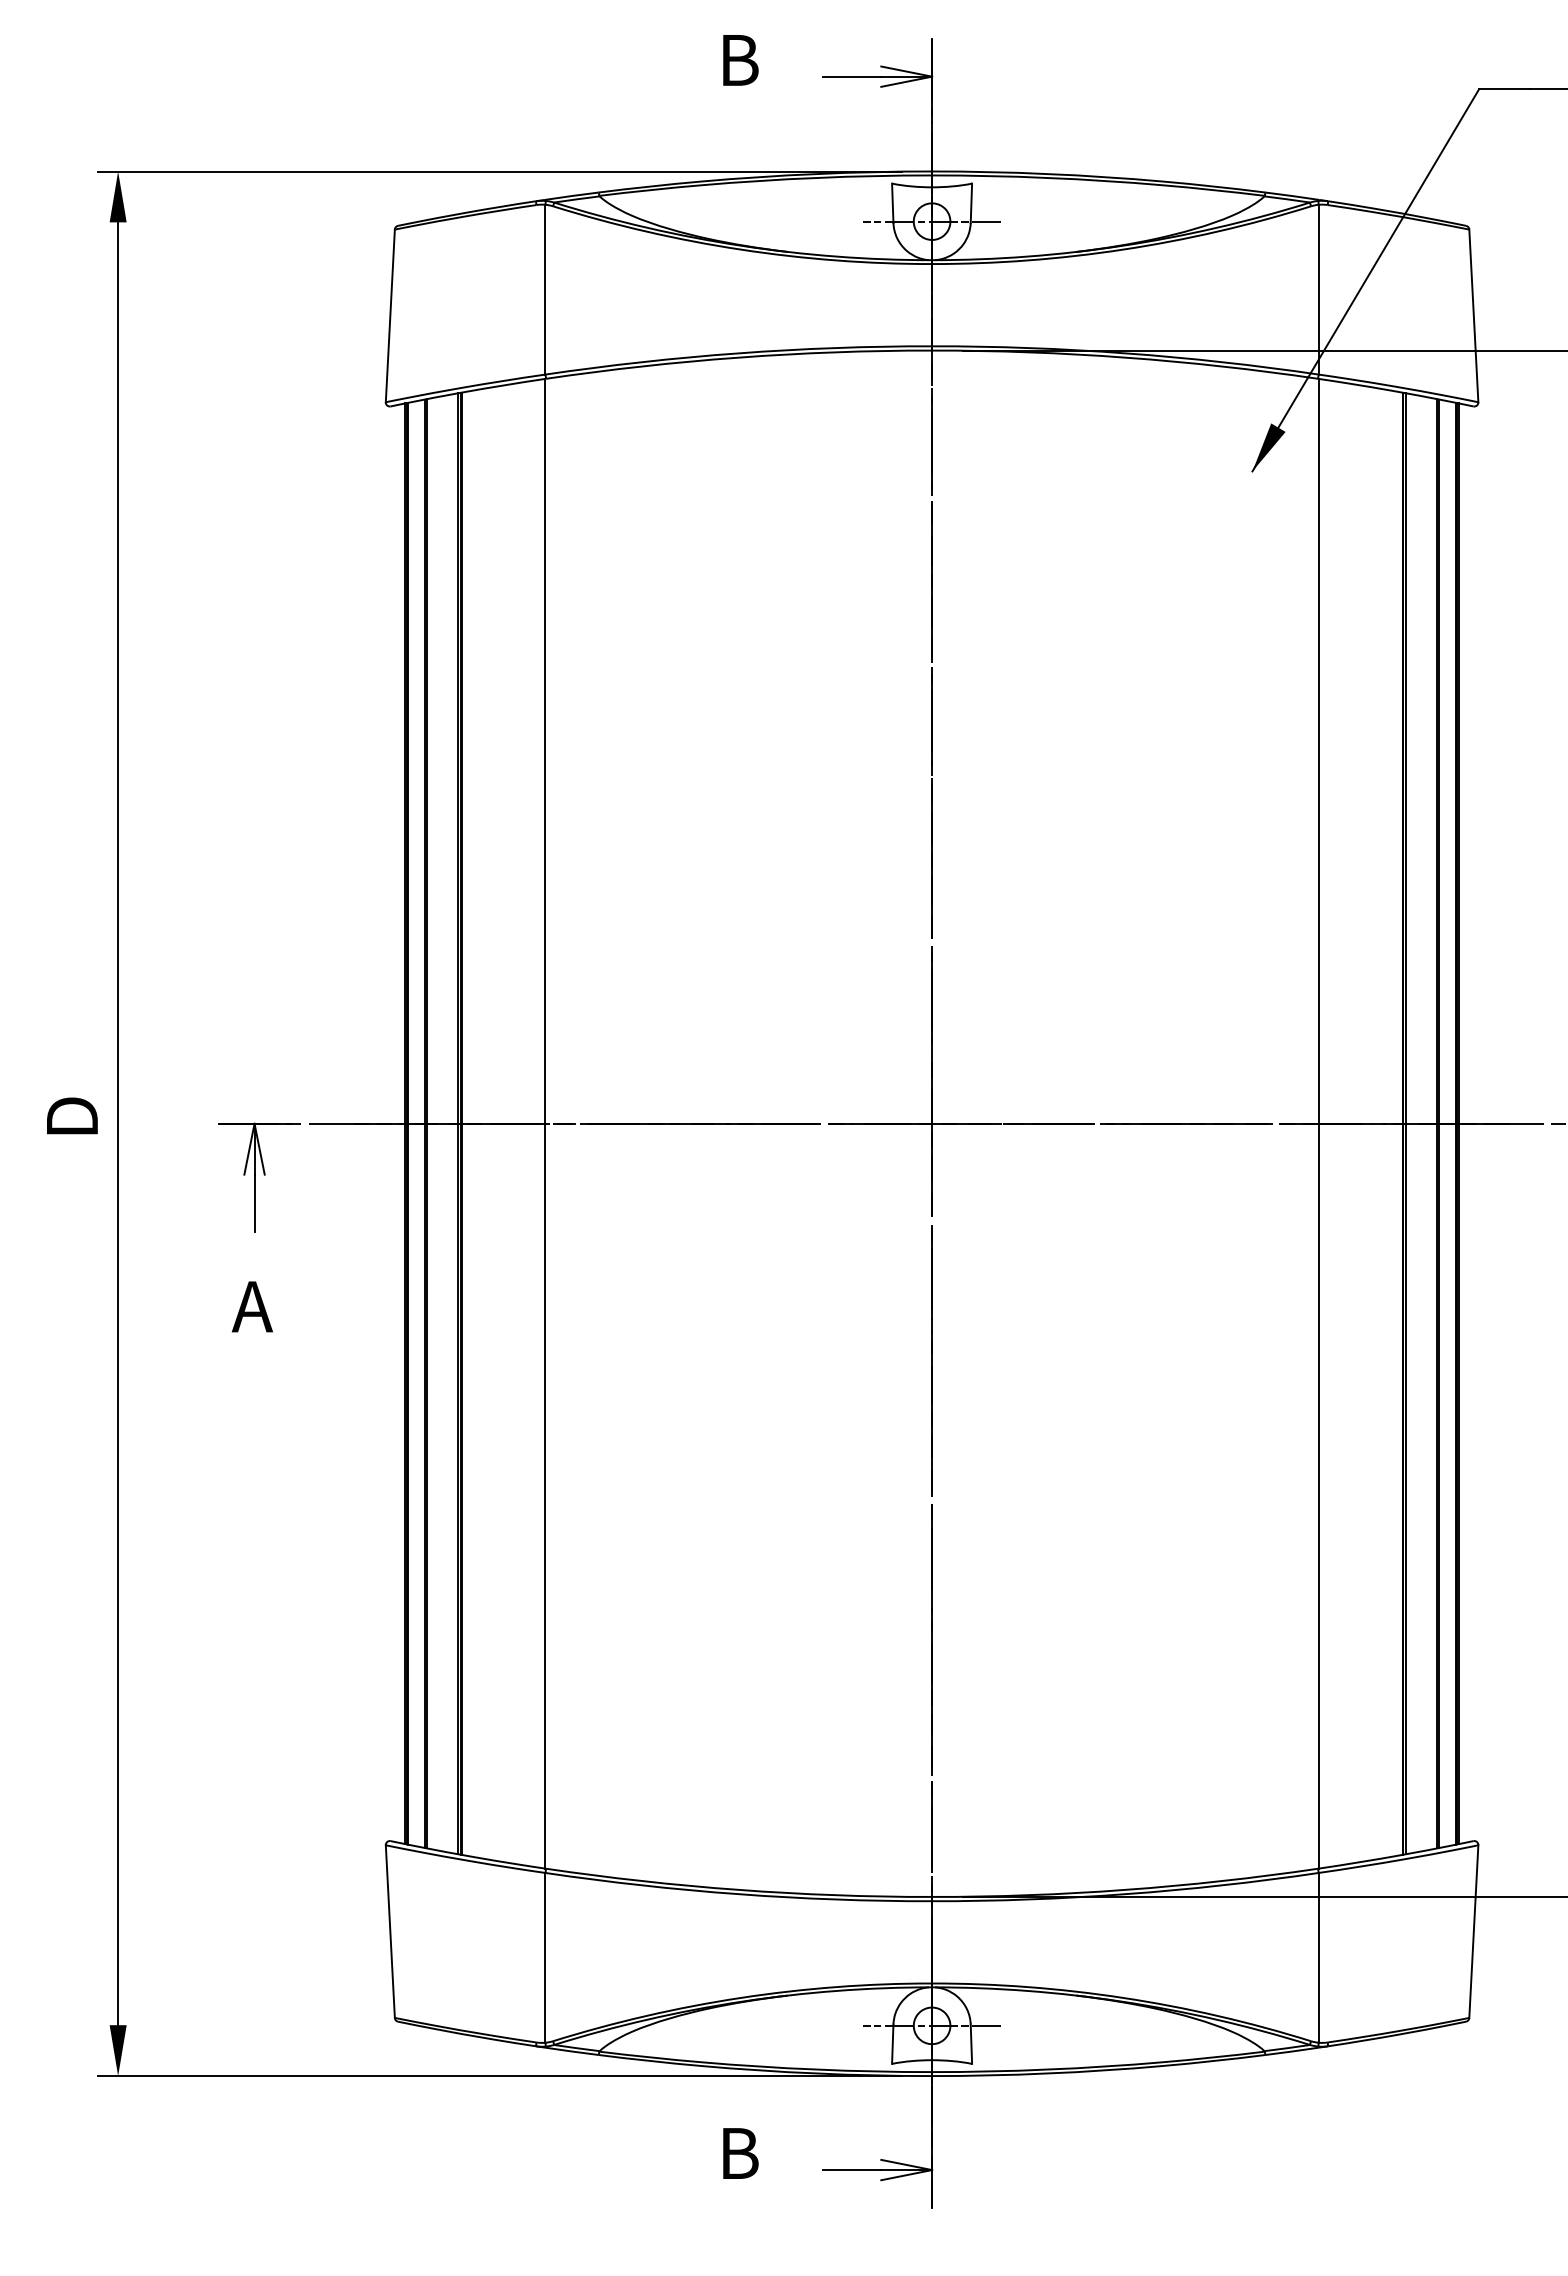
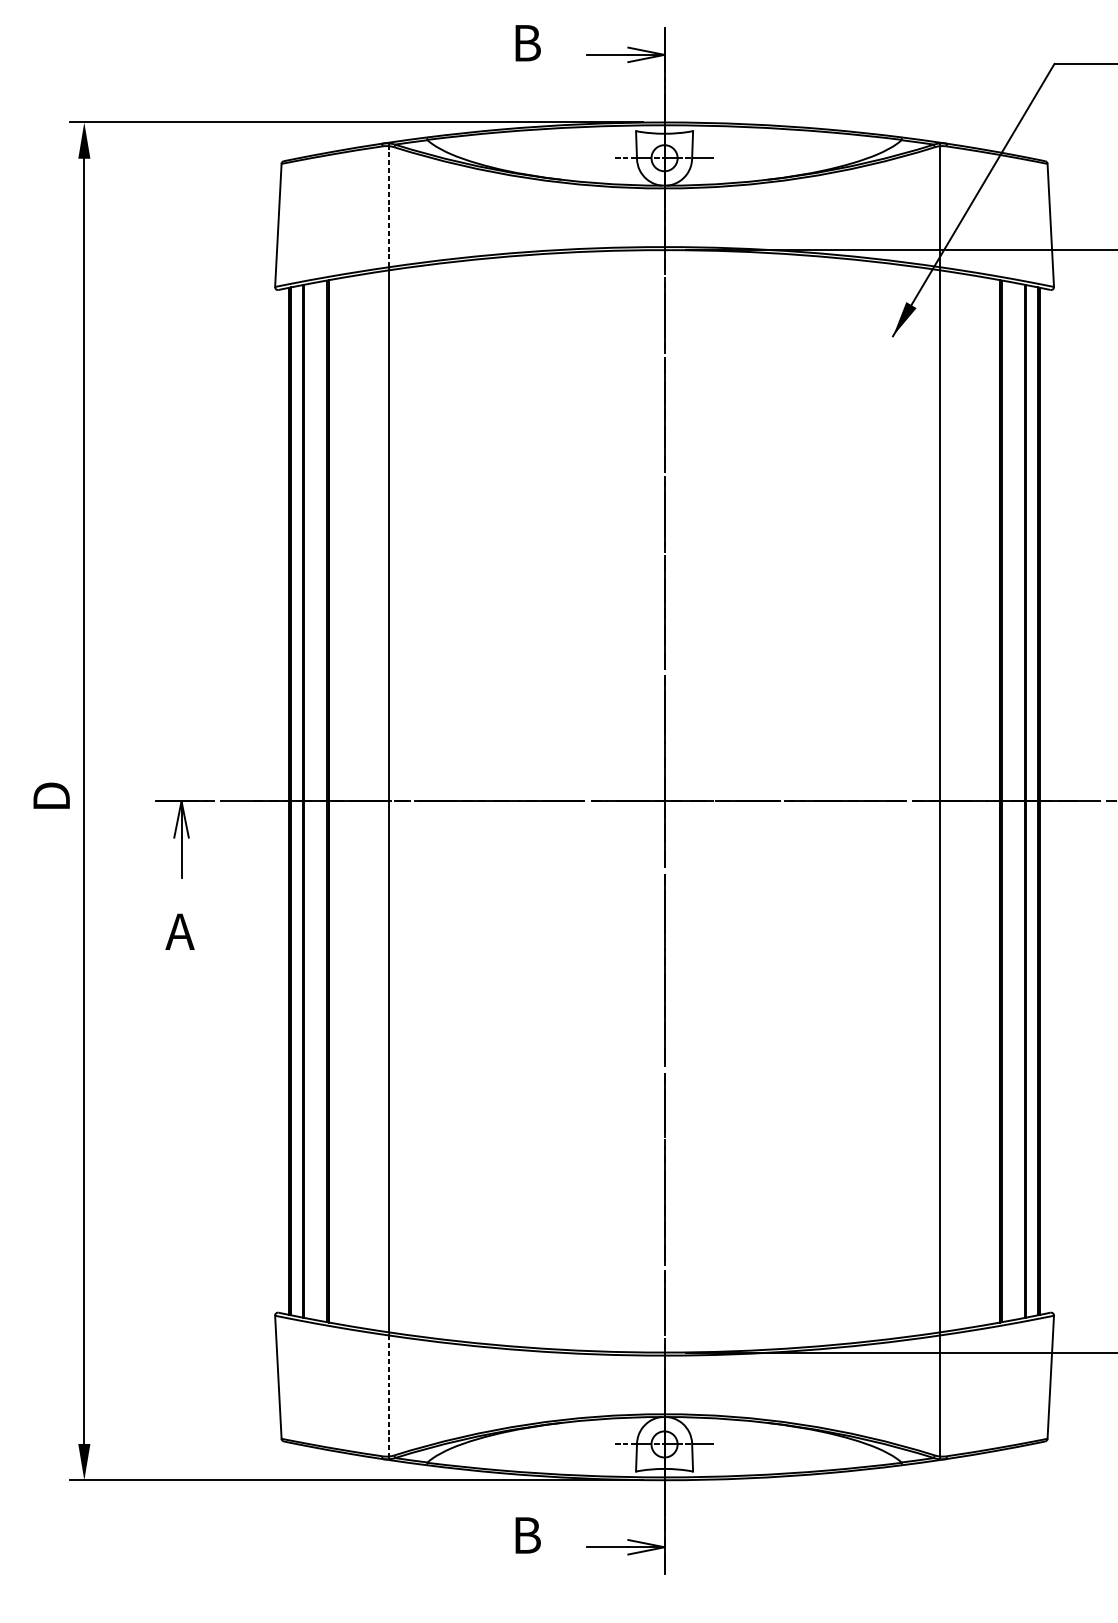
line: (545, 289) -> (388, 206), solid -> dashed
line: (545, 1957) -> (388, 1395), solid -> dashed

